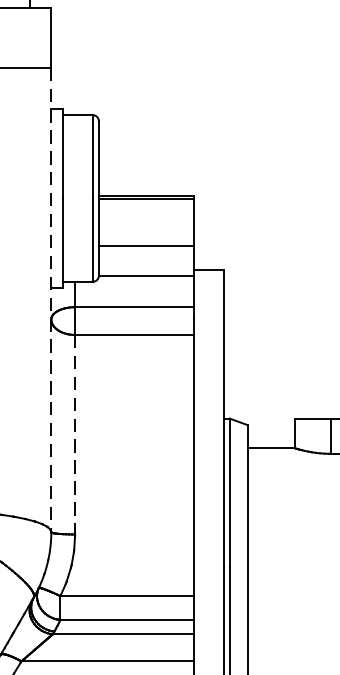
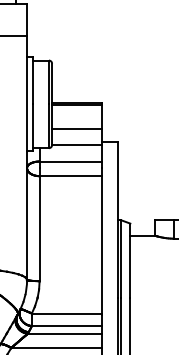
line: (52, 301) -> (27, 158), dashed -> solid
line: (74, 436) -> (39, 229), dashed -> solid

